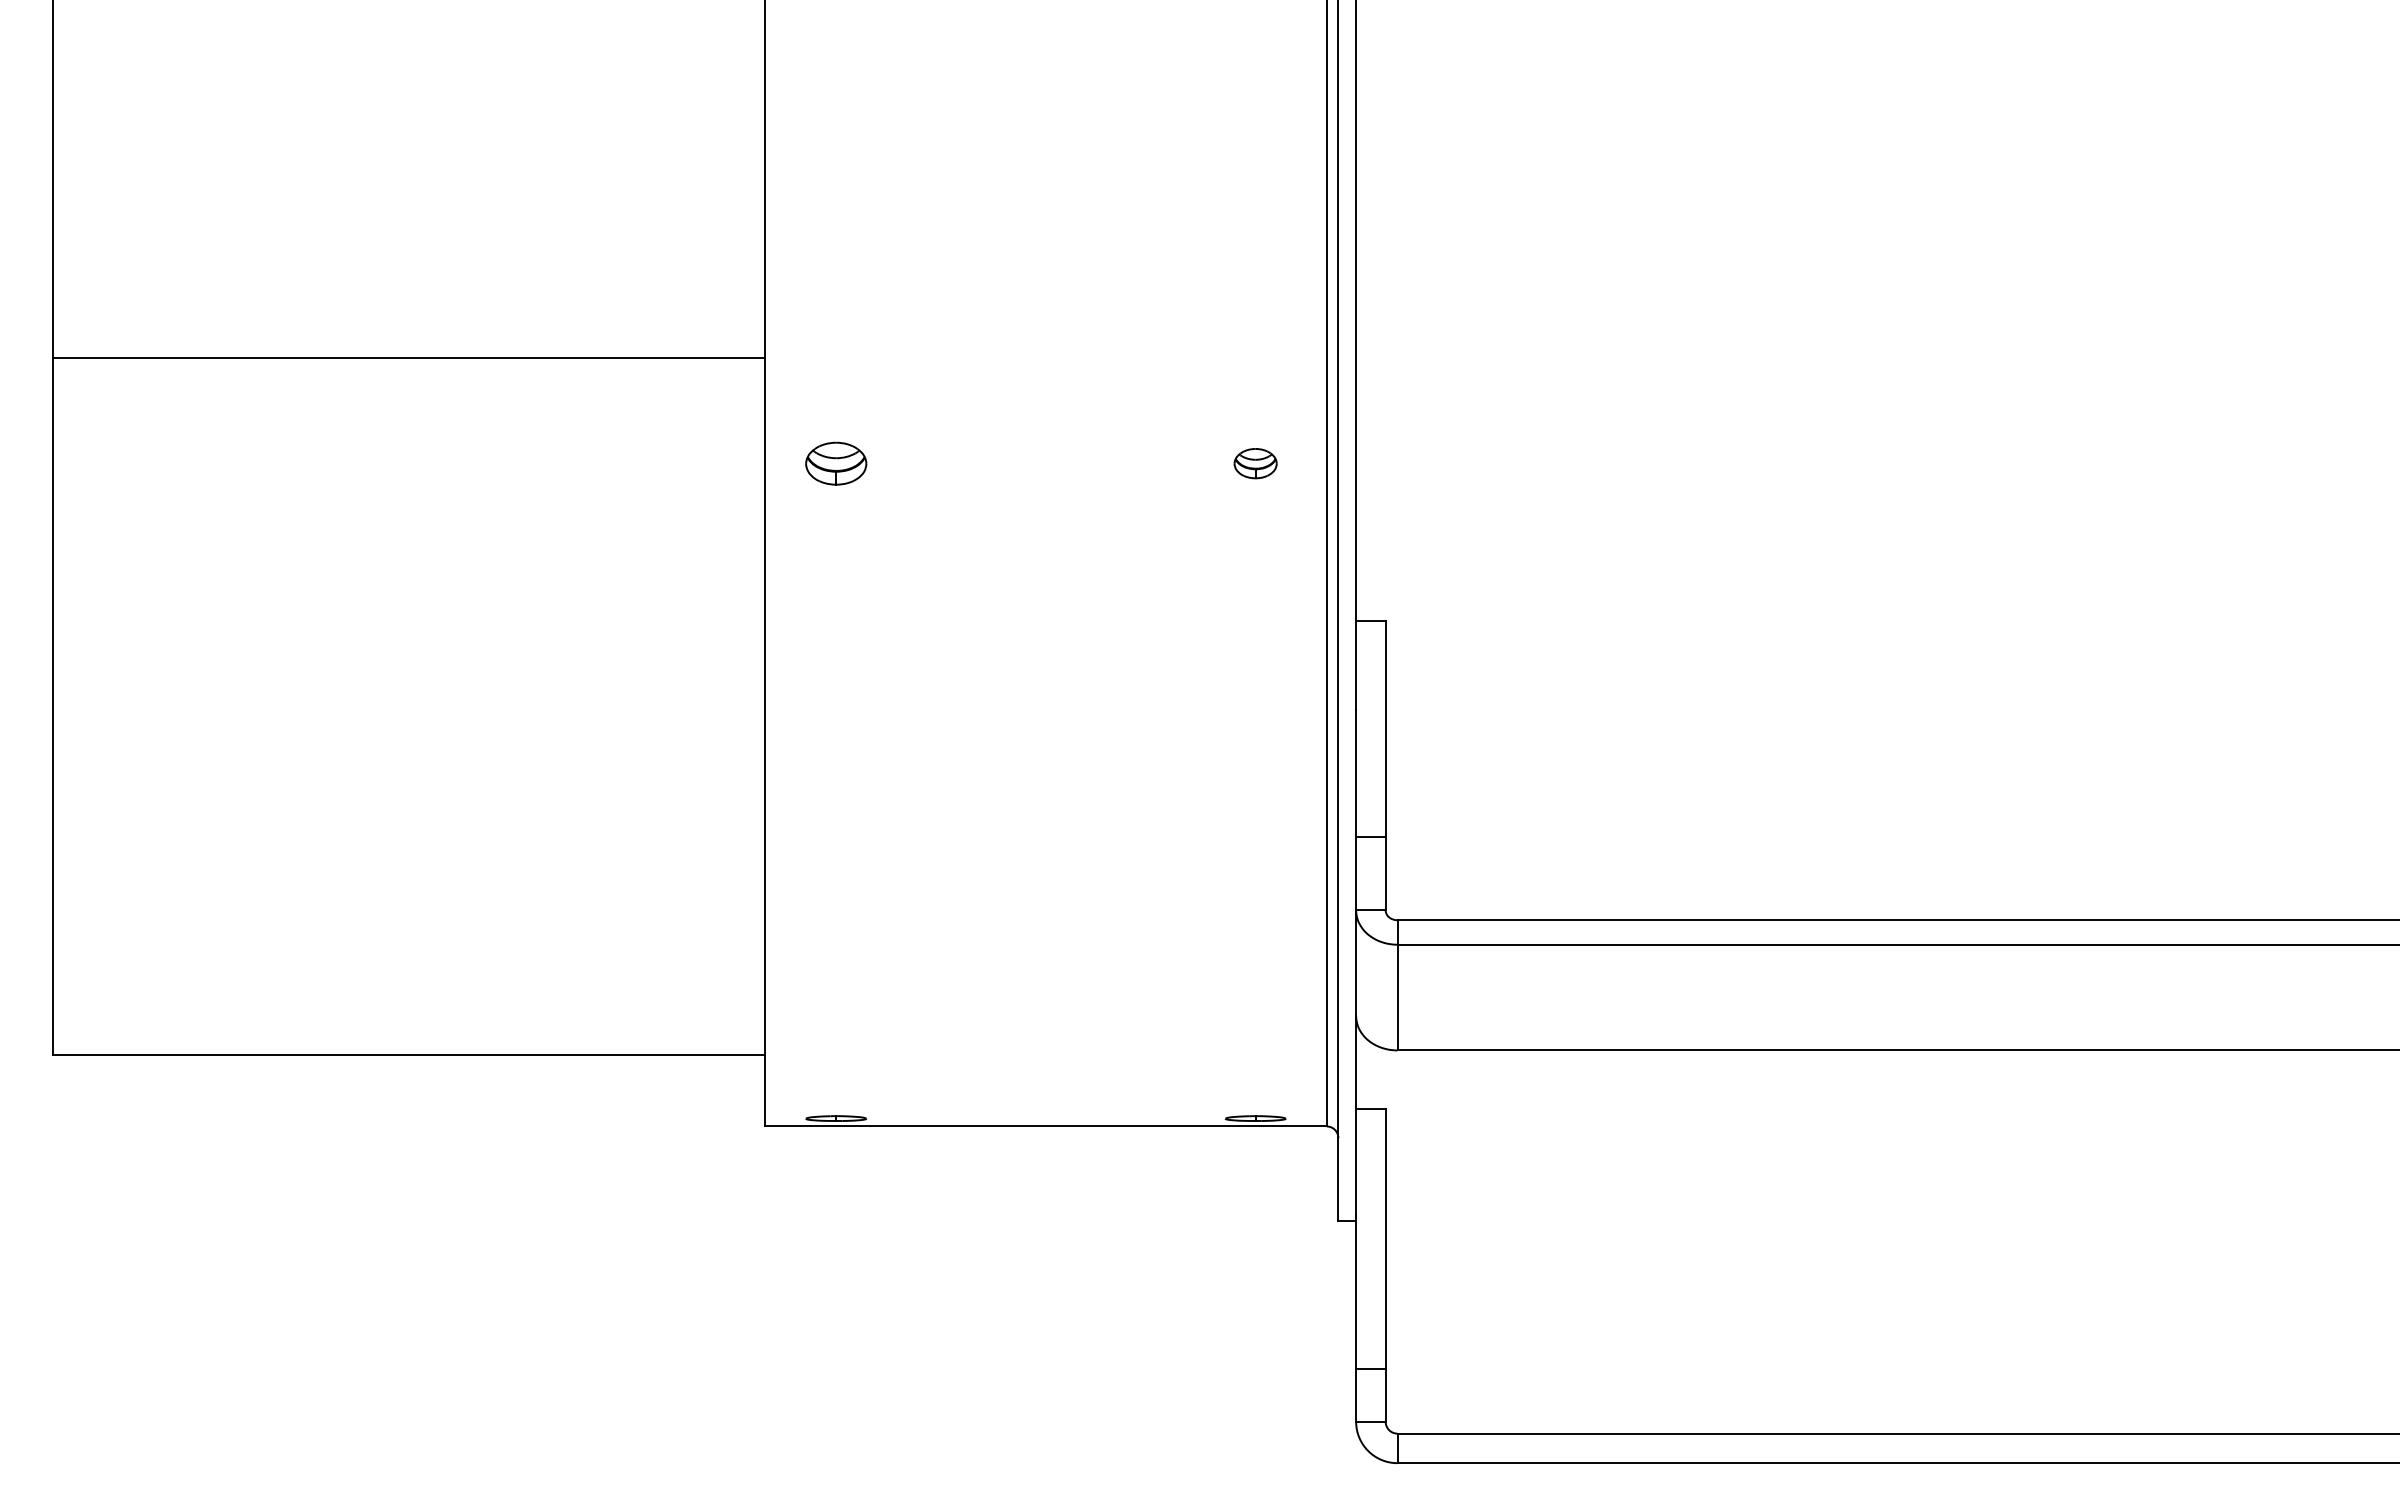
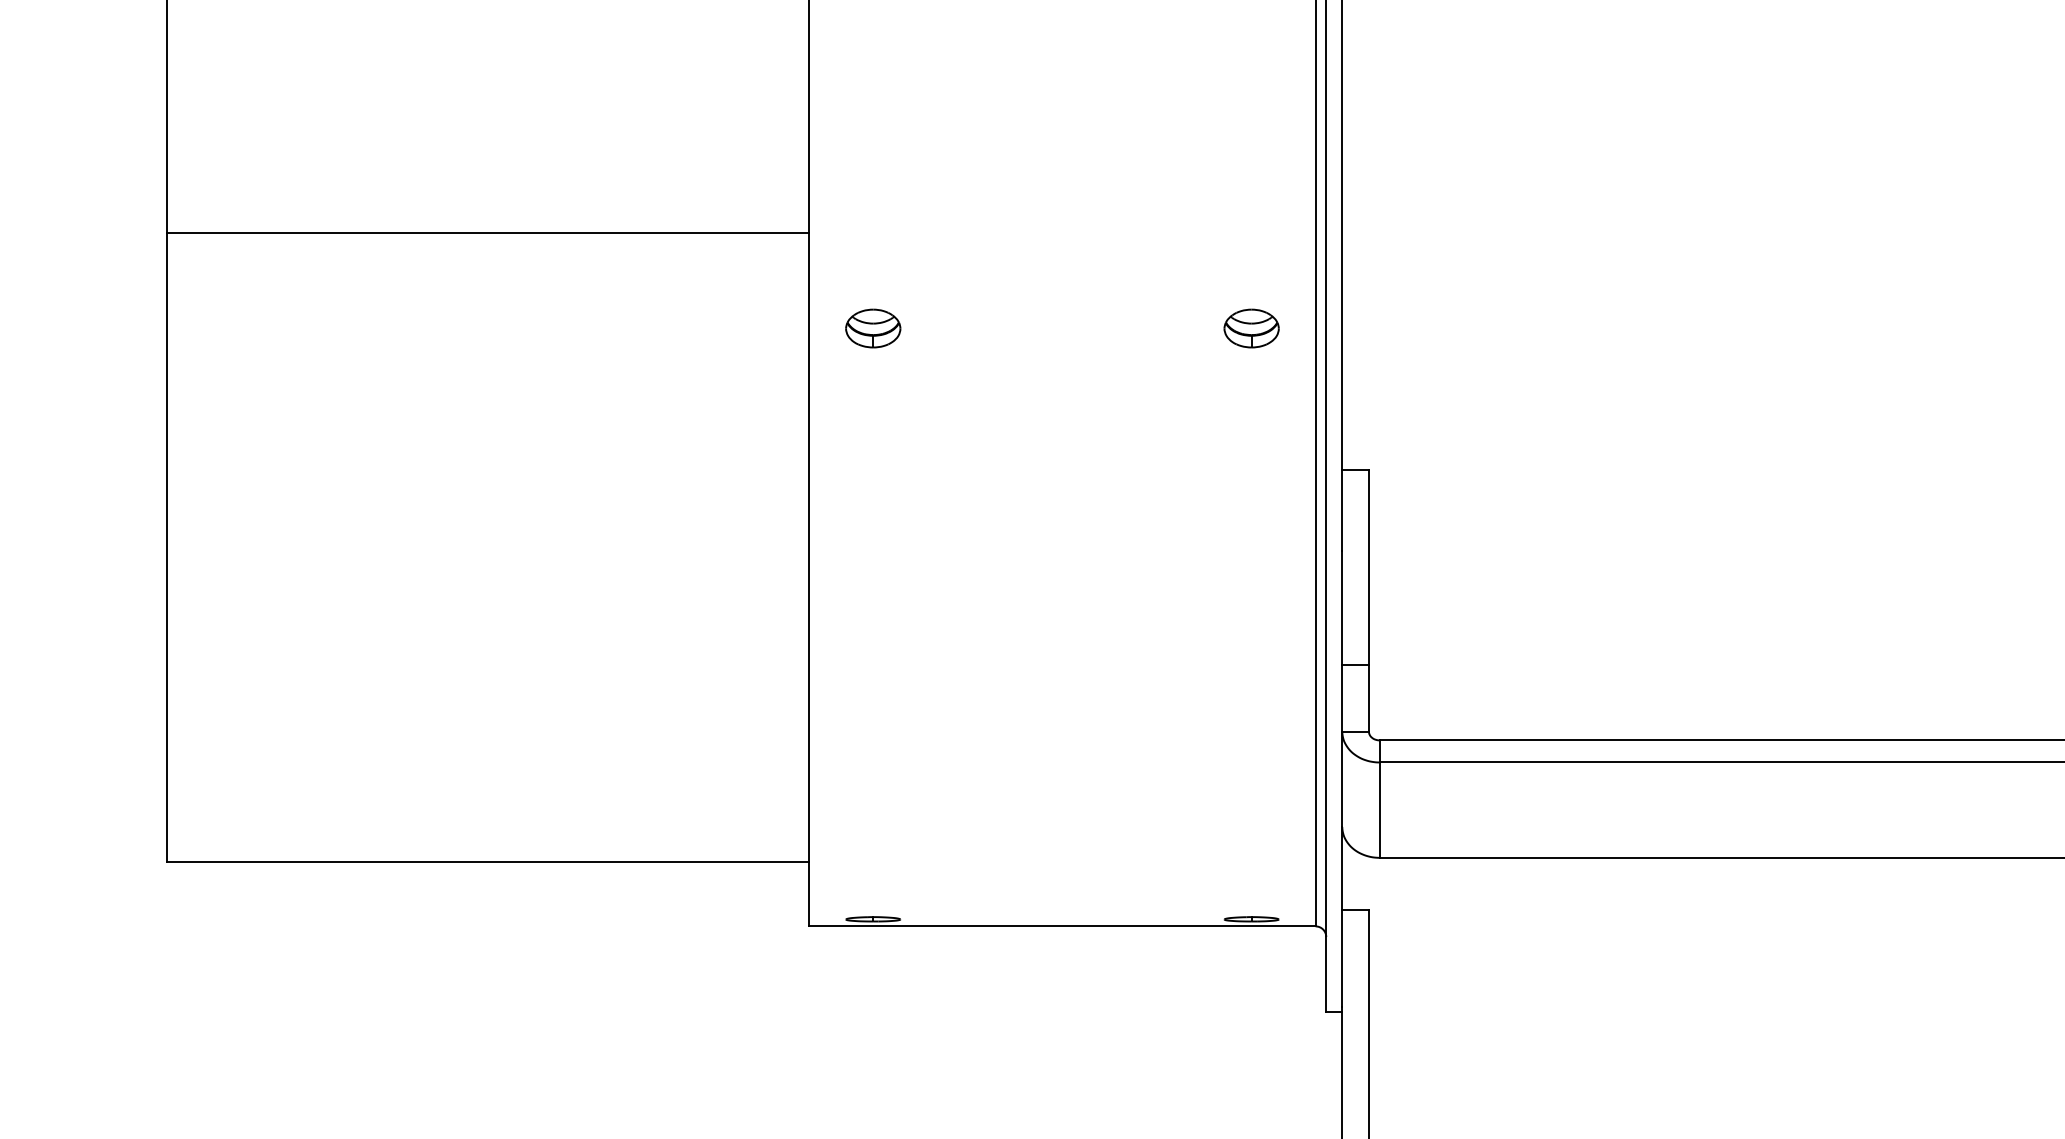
part: (1255, 463) -> (1251, 328), size x1.43

